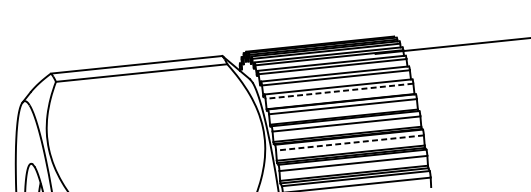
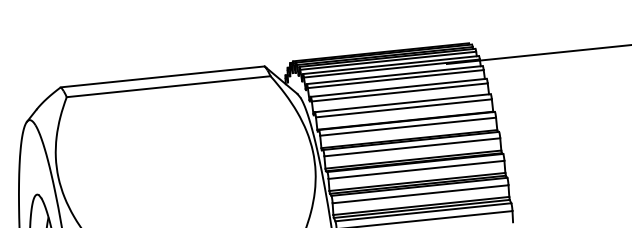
line: (339, 91) -> (403, 108), dashed -> solid
line: (349, 142) -> (415, 169), dashed -> solid

